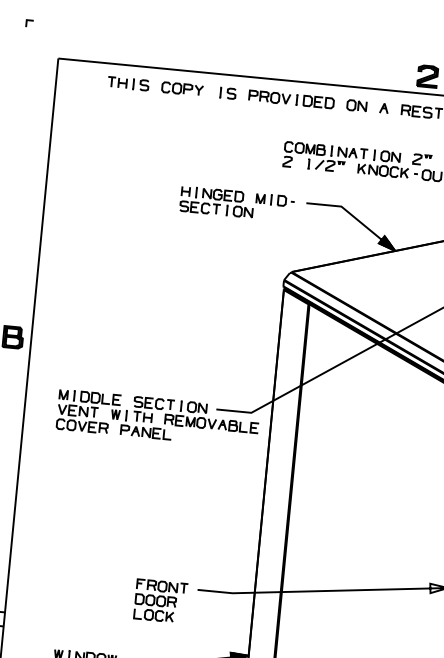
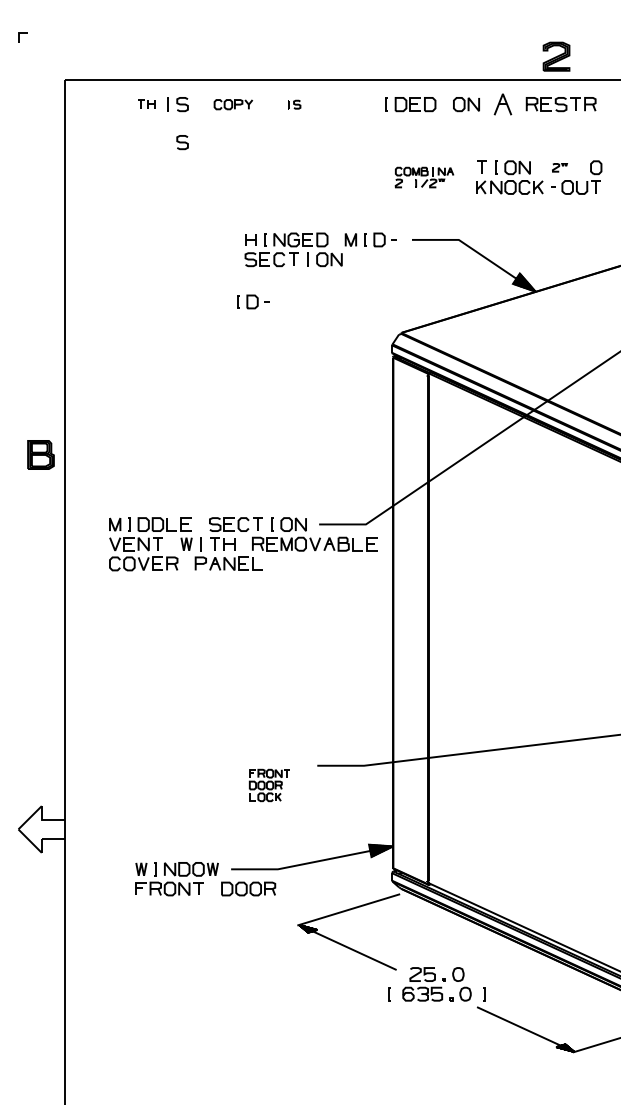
part: (117, 81) -> (146, 103), size x0.7
part: (182, 89) -> (233, 104), size x0.7
part: (228, 93) -> (294, 104), size x0.6
part: (269, 97) -> (349, 104), removed
part: (383, 108) -> (502, 104), size x1.6
curve: (141, 113) -> (182, 142), added
part: (320, 157) -> (424, 177), size x0.6
part: (421, 159) -> (559, 167), size x0.6
part: (183, 237) -> (253, 301), added
part: (160, 601) -> (269, 785), size x0.6

